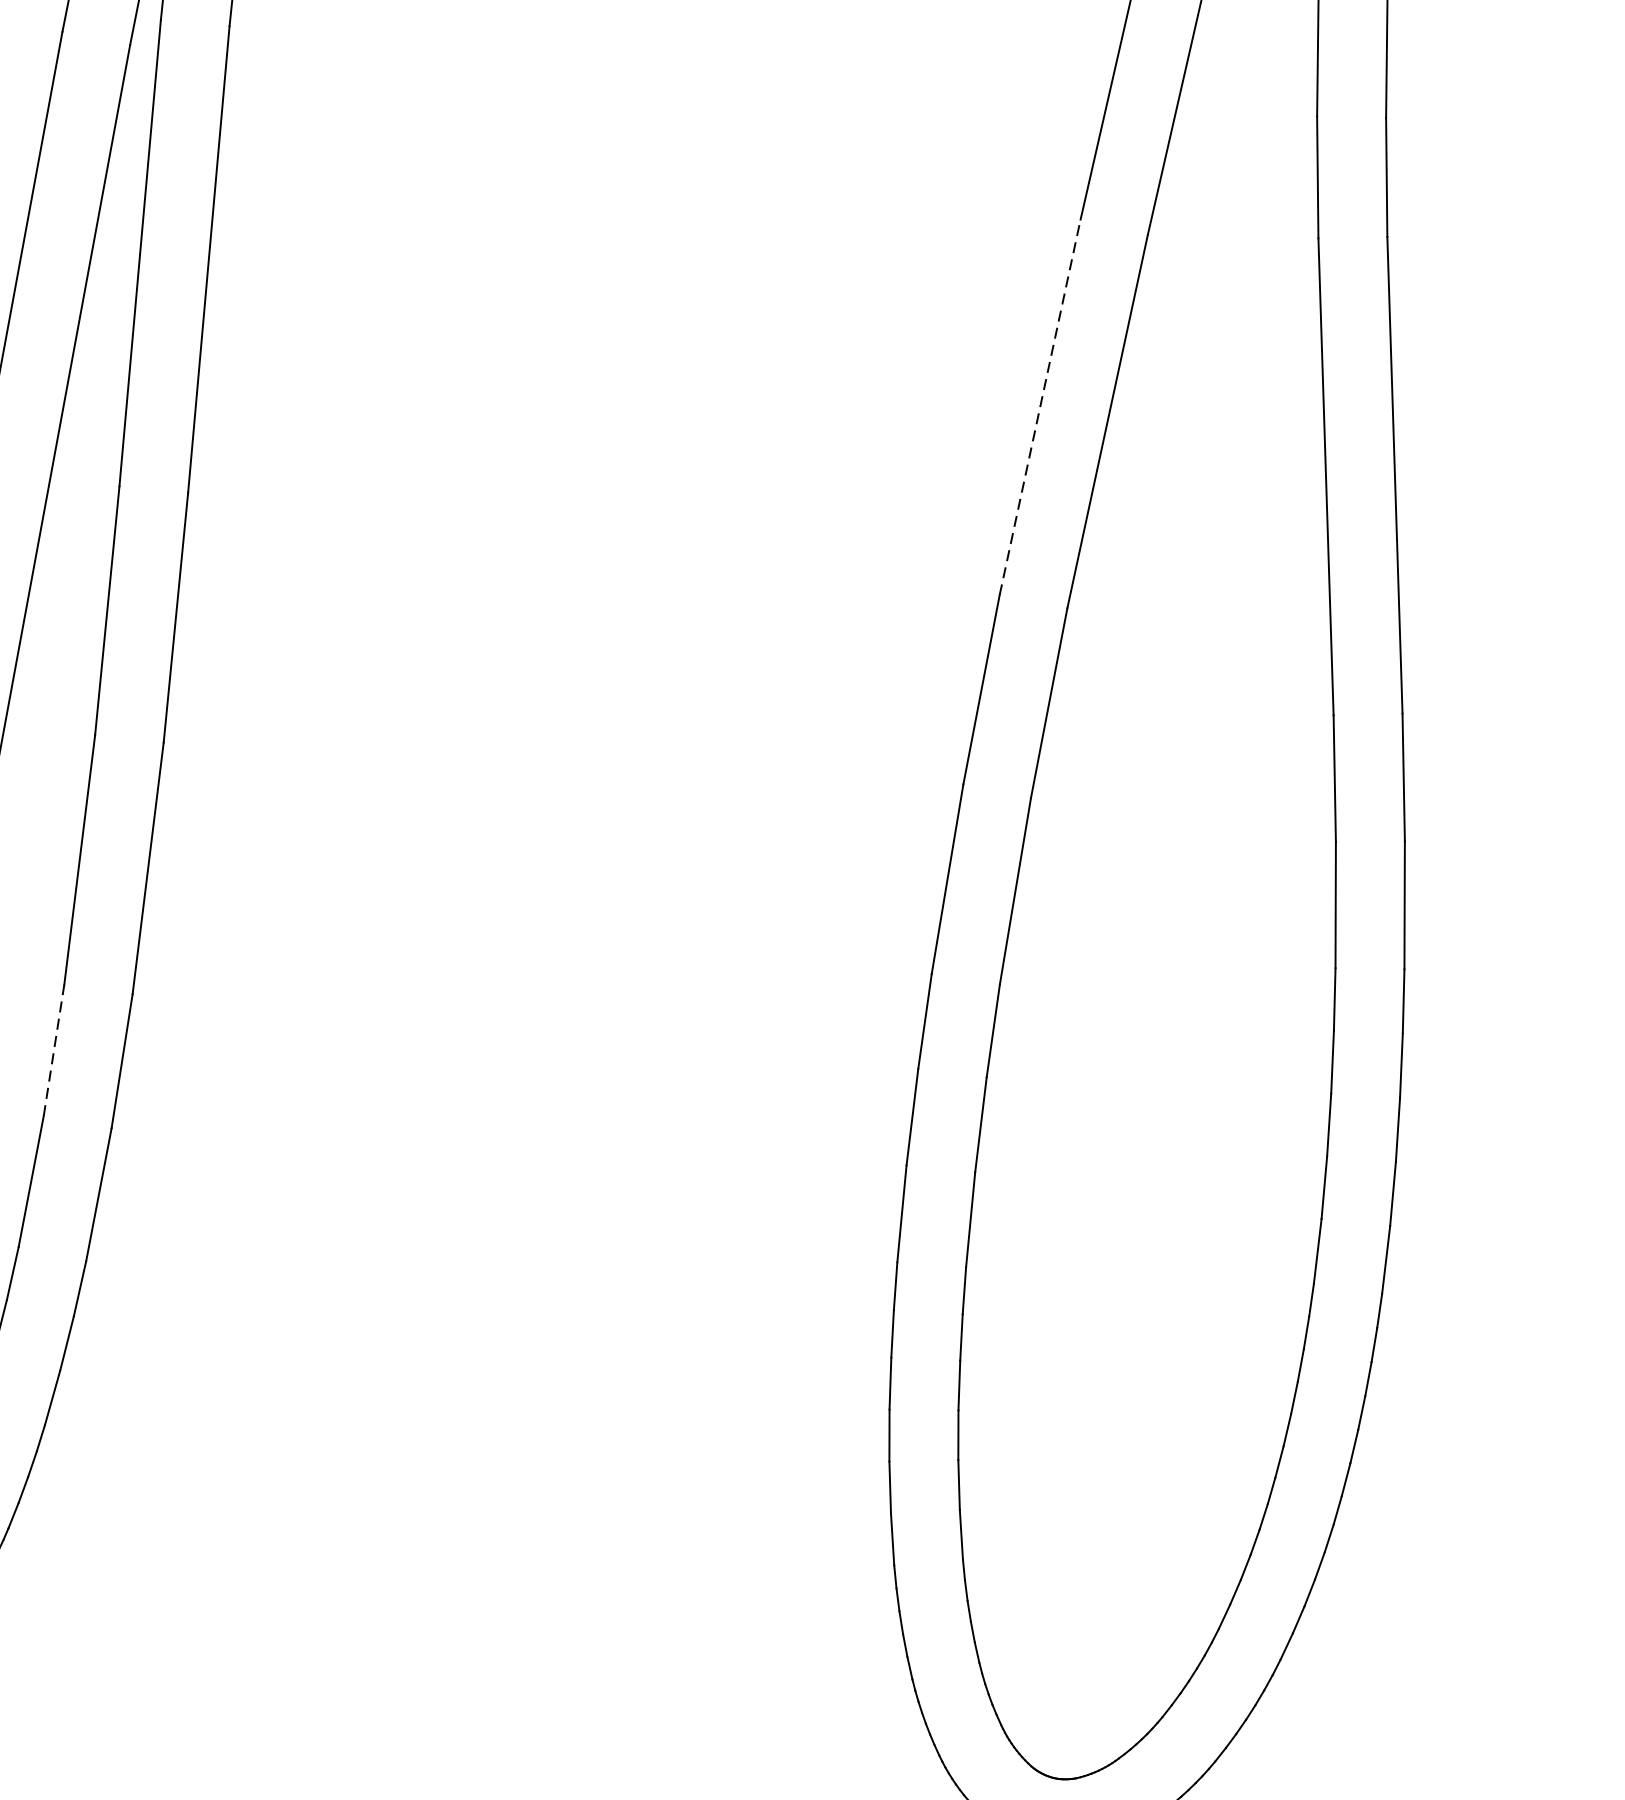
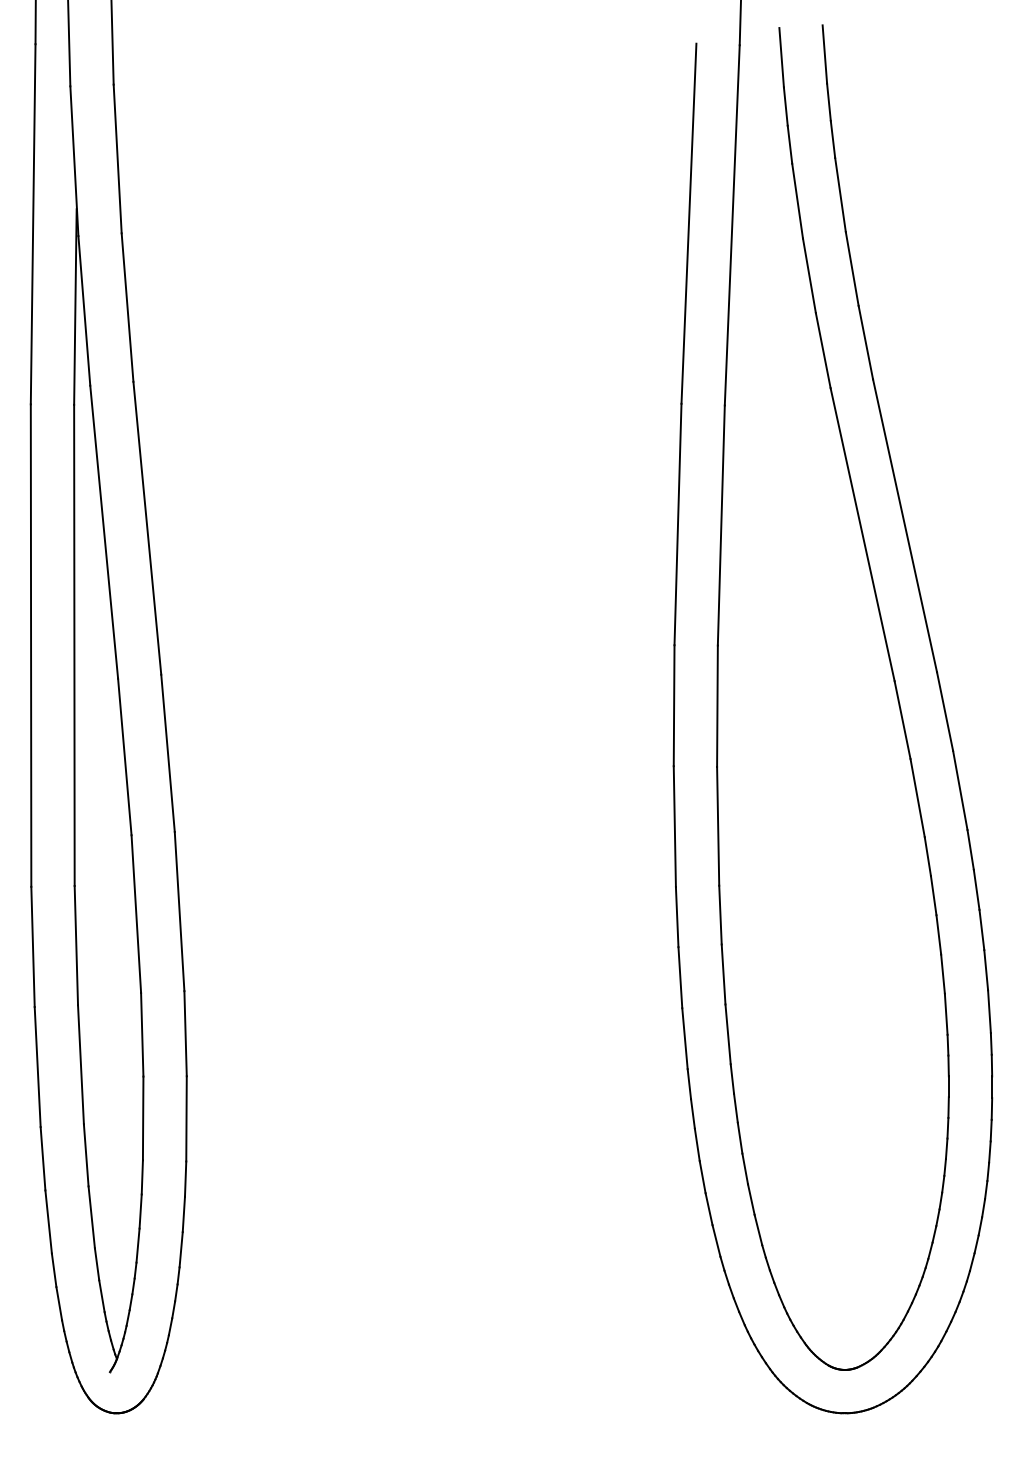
line: (1040, 407) -> (678, 524), dashed -> solid
line: (54, 1050) -> (142, 1034), dashed -> solid

